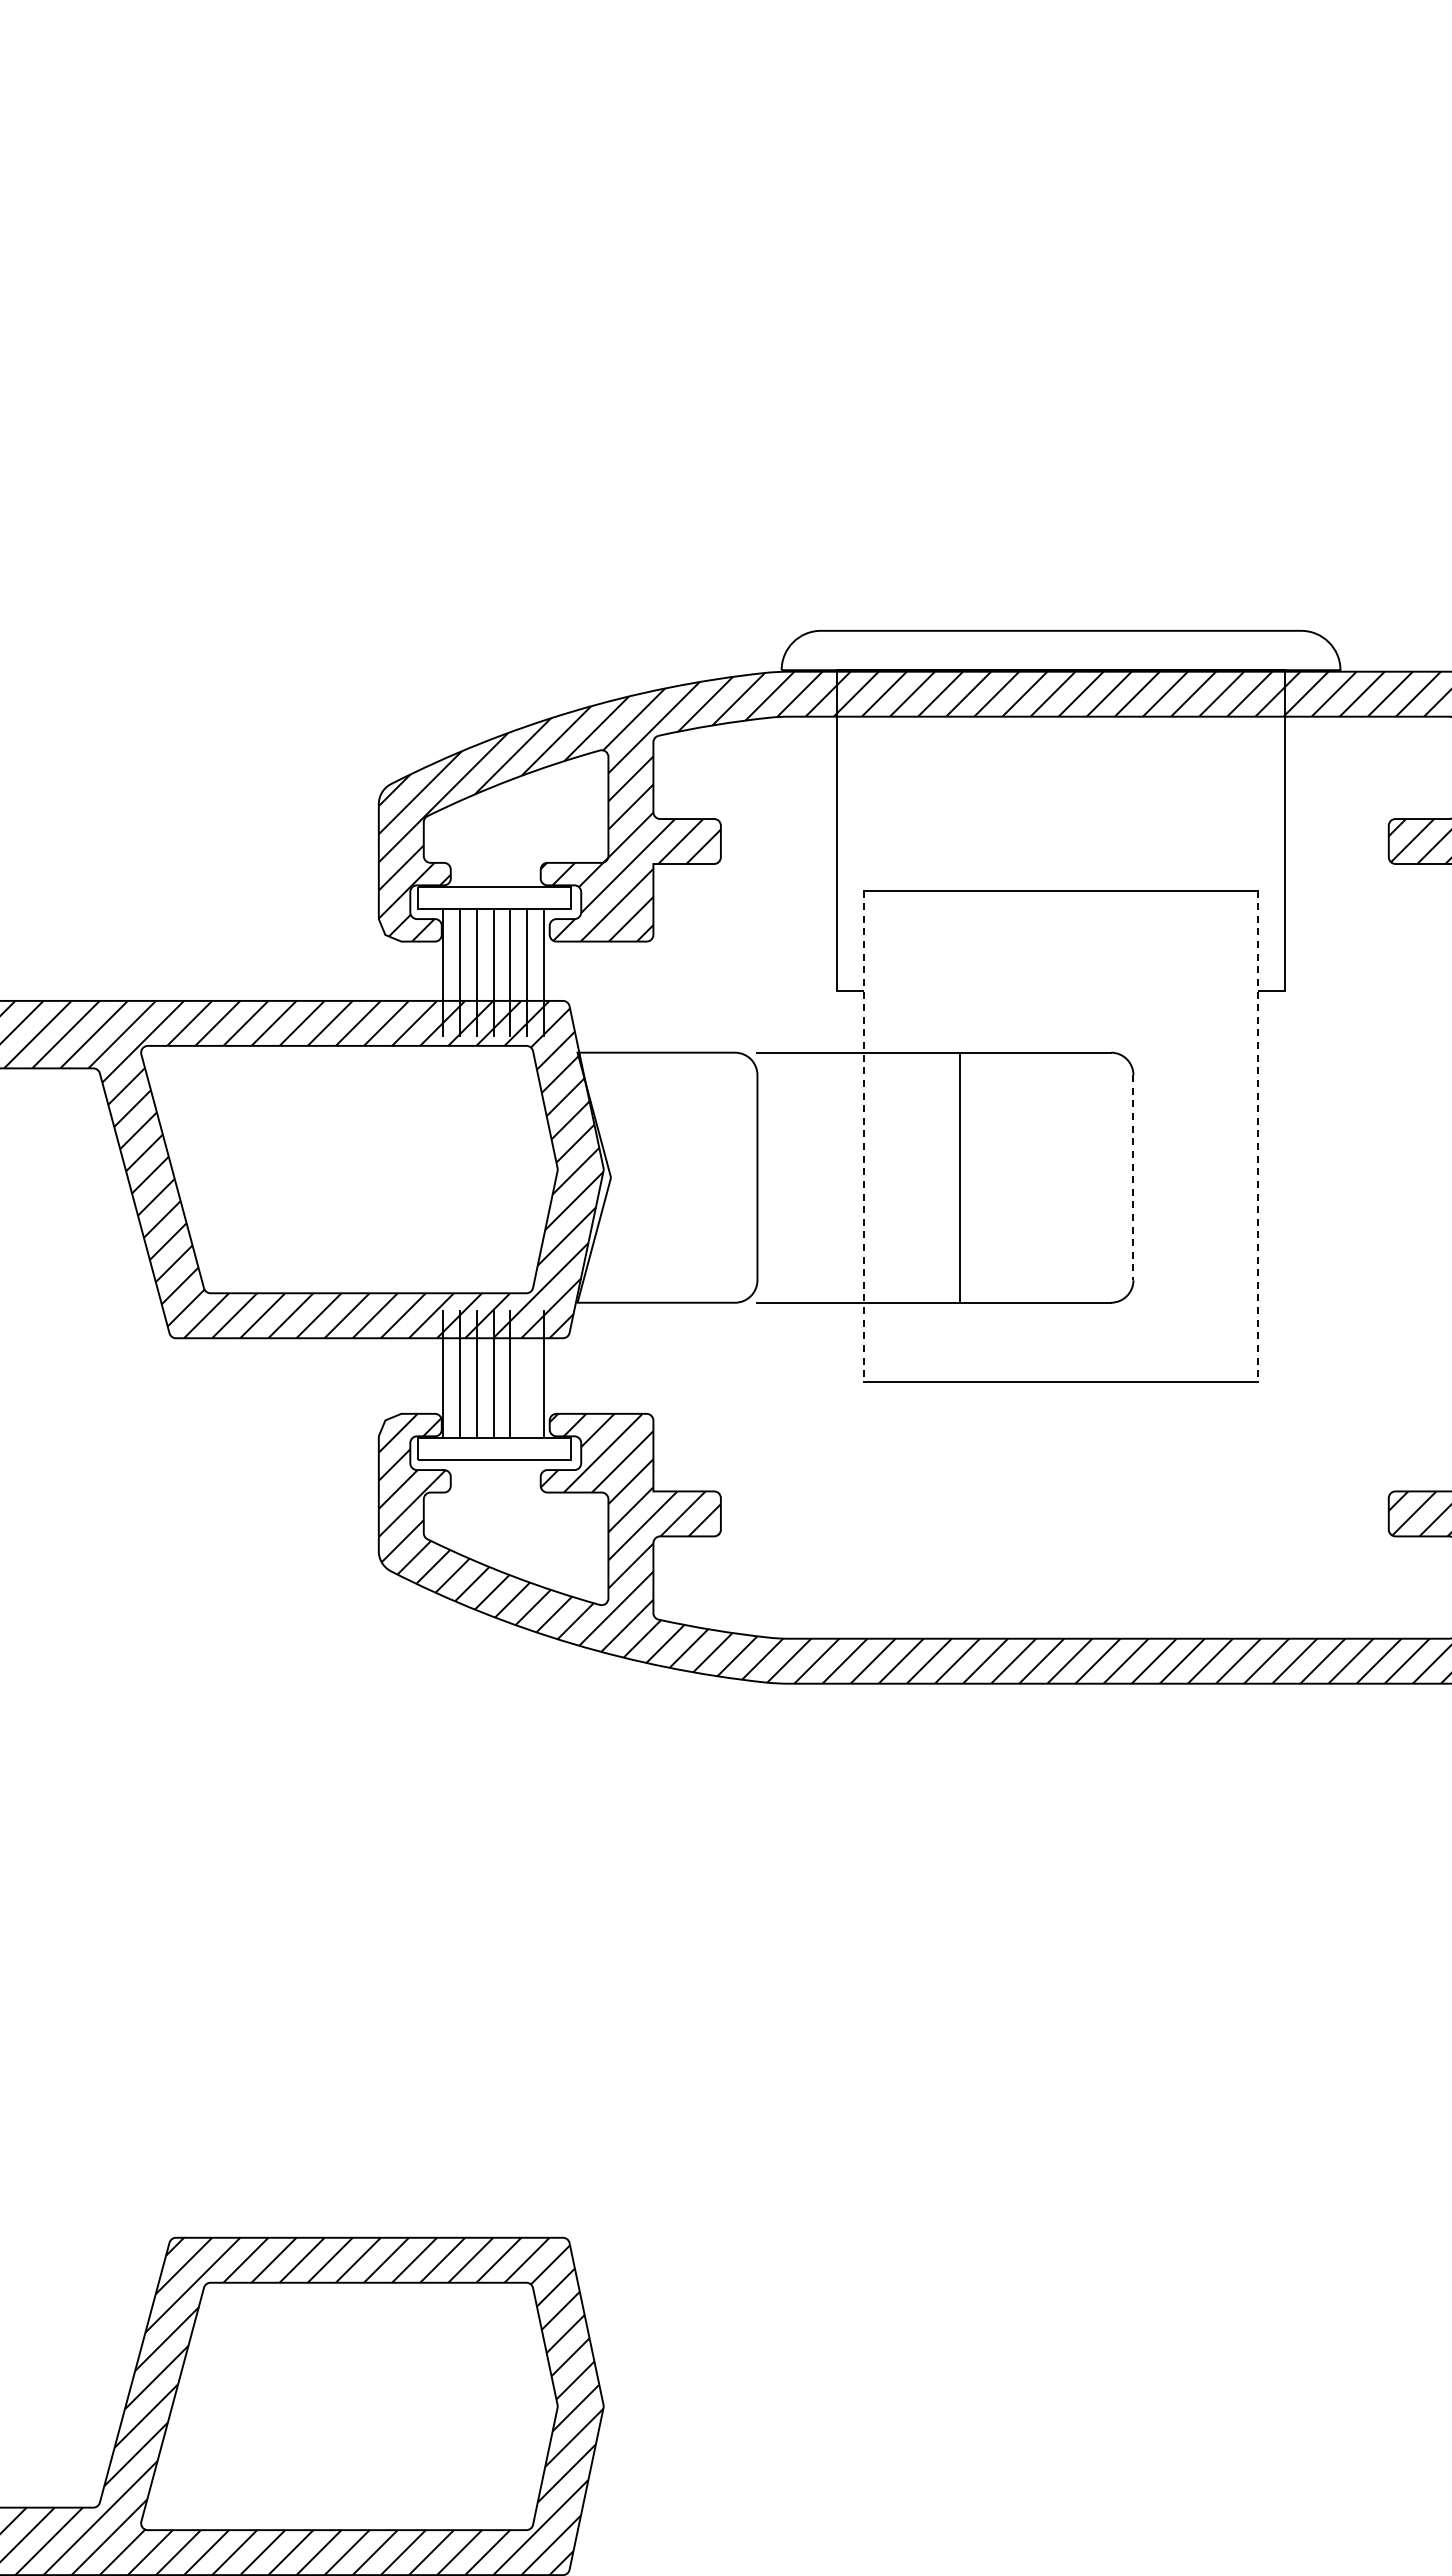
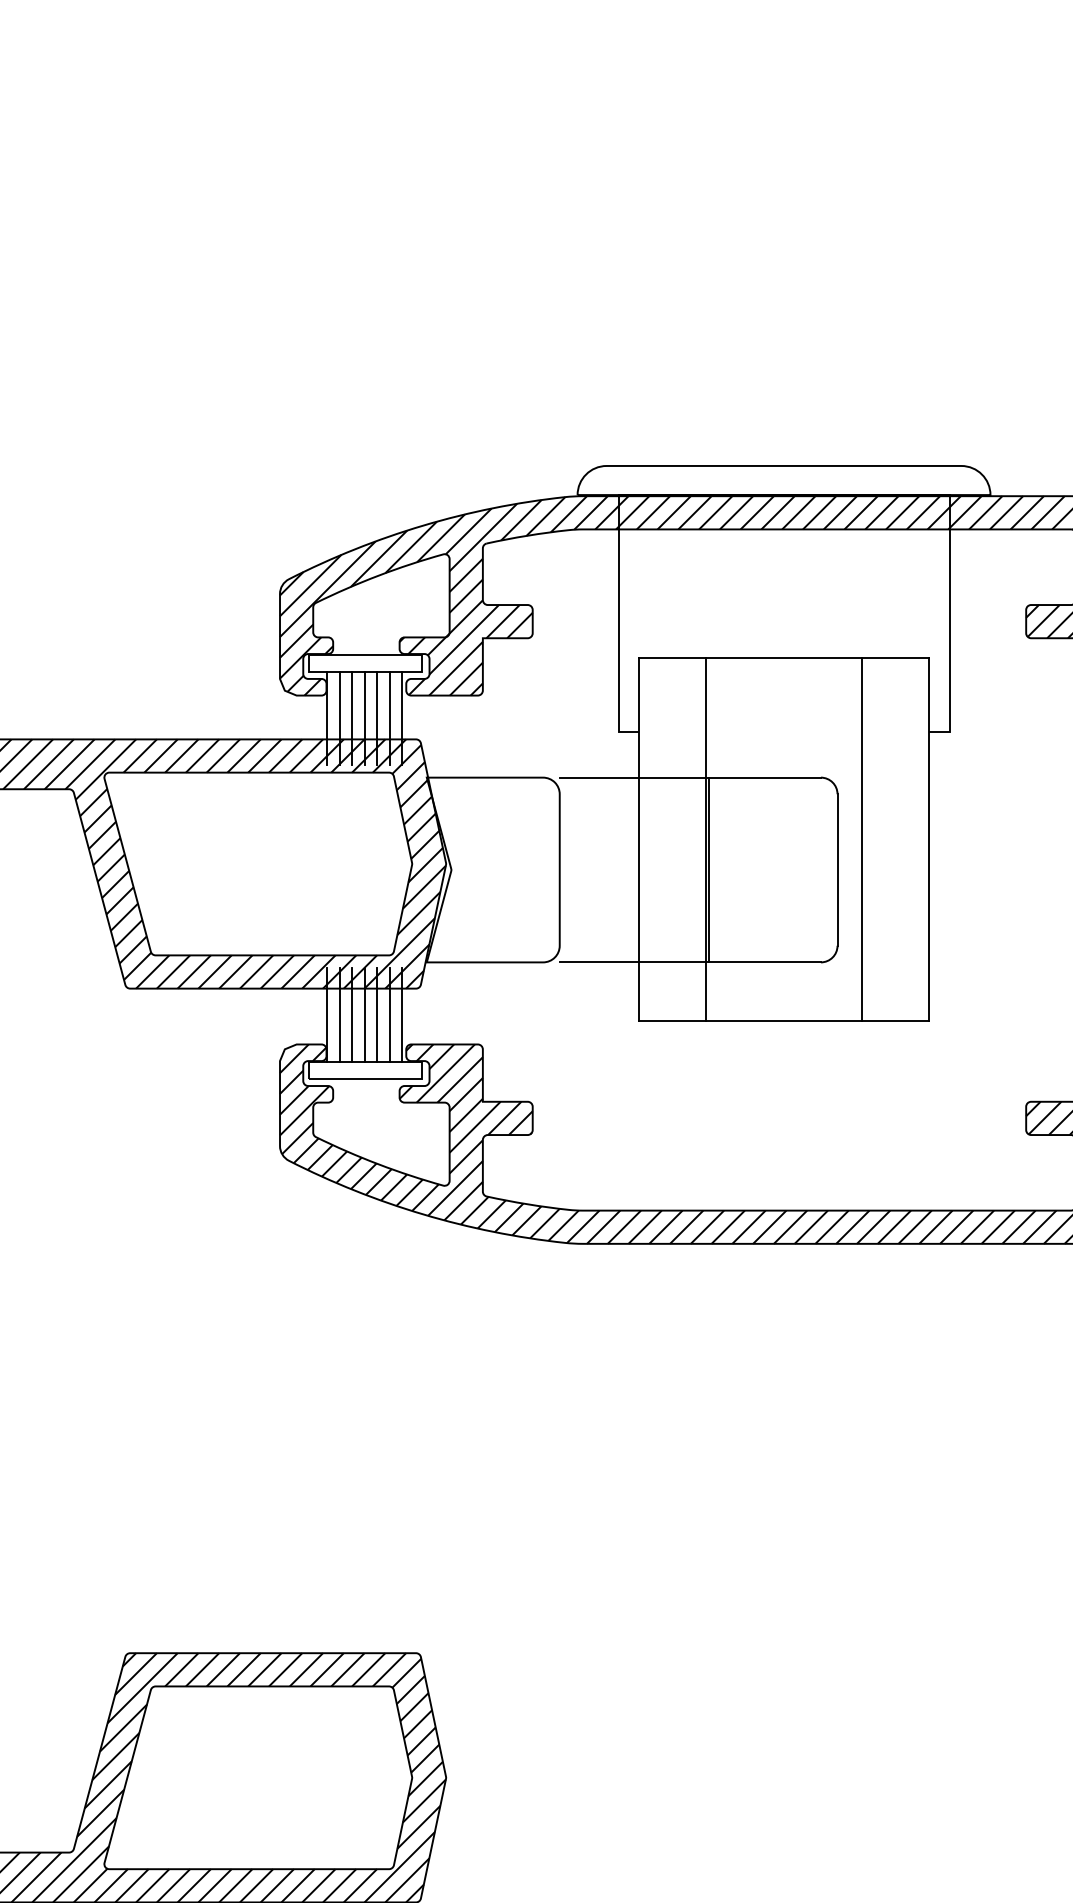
line: (955, 1135) -> (706, 838), added
line: (1166, 1135) -> (861, 838), added
line: (864, 1136) -> (638, 839), dashed -> solid
line: (1257, 1136) -> (929, 839), dashed -> solid
line: (1133, 1177) -> (837, 869), dashed -> solid
line: (527, 1373) -> (389, 1014), added

